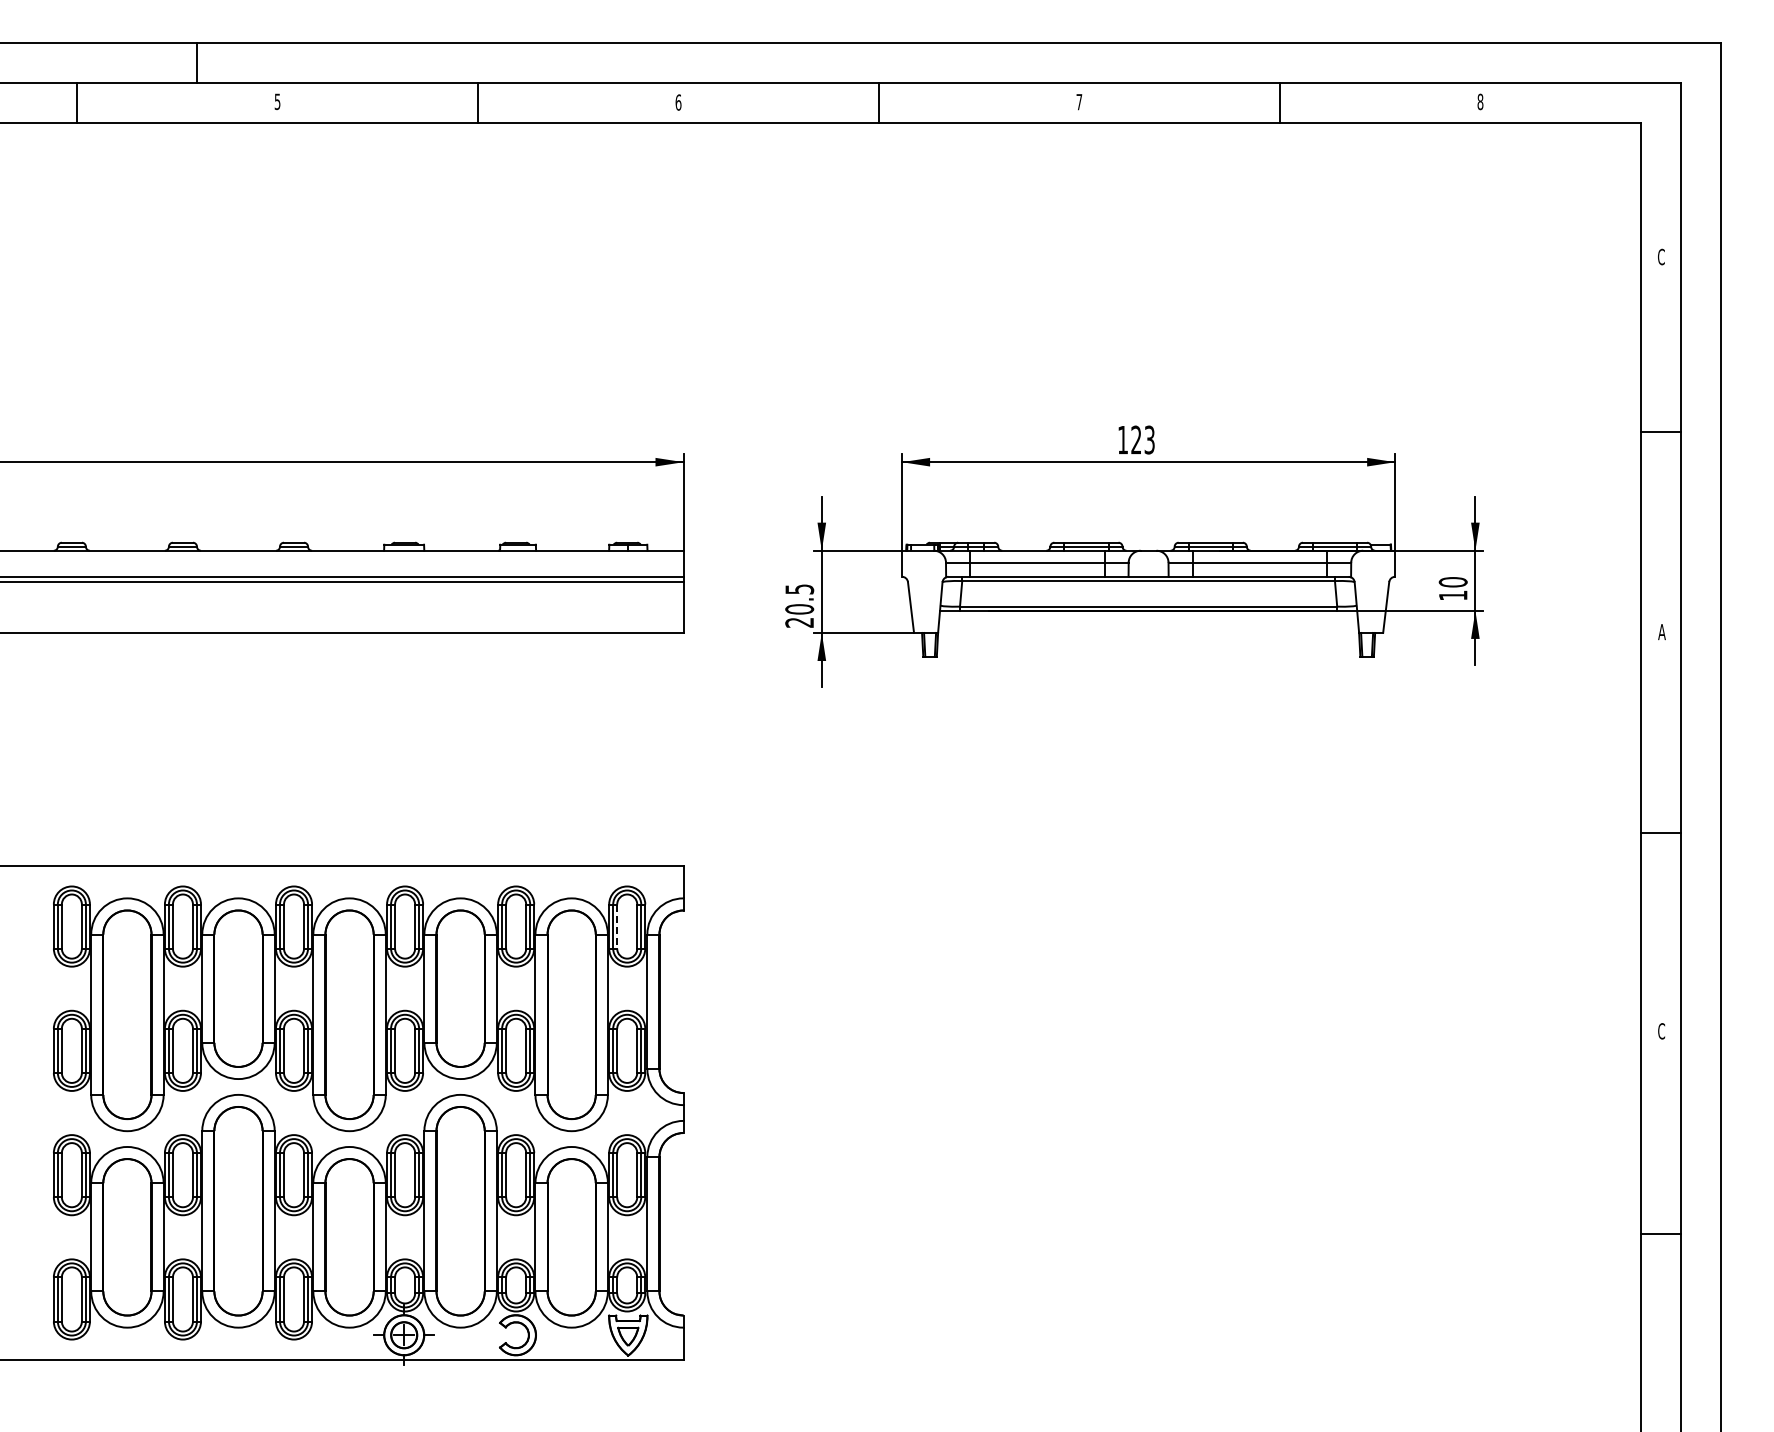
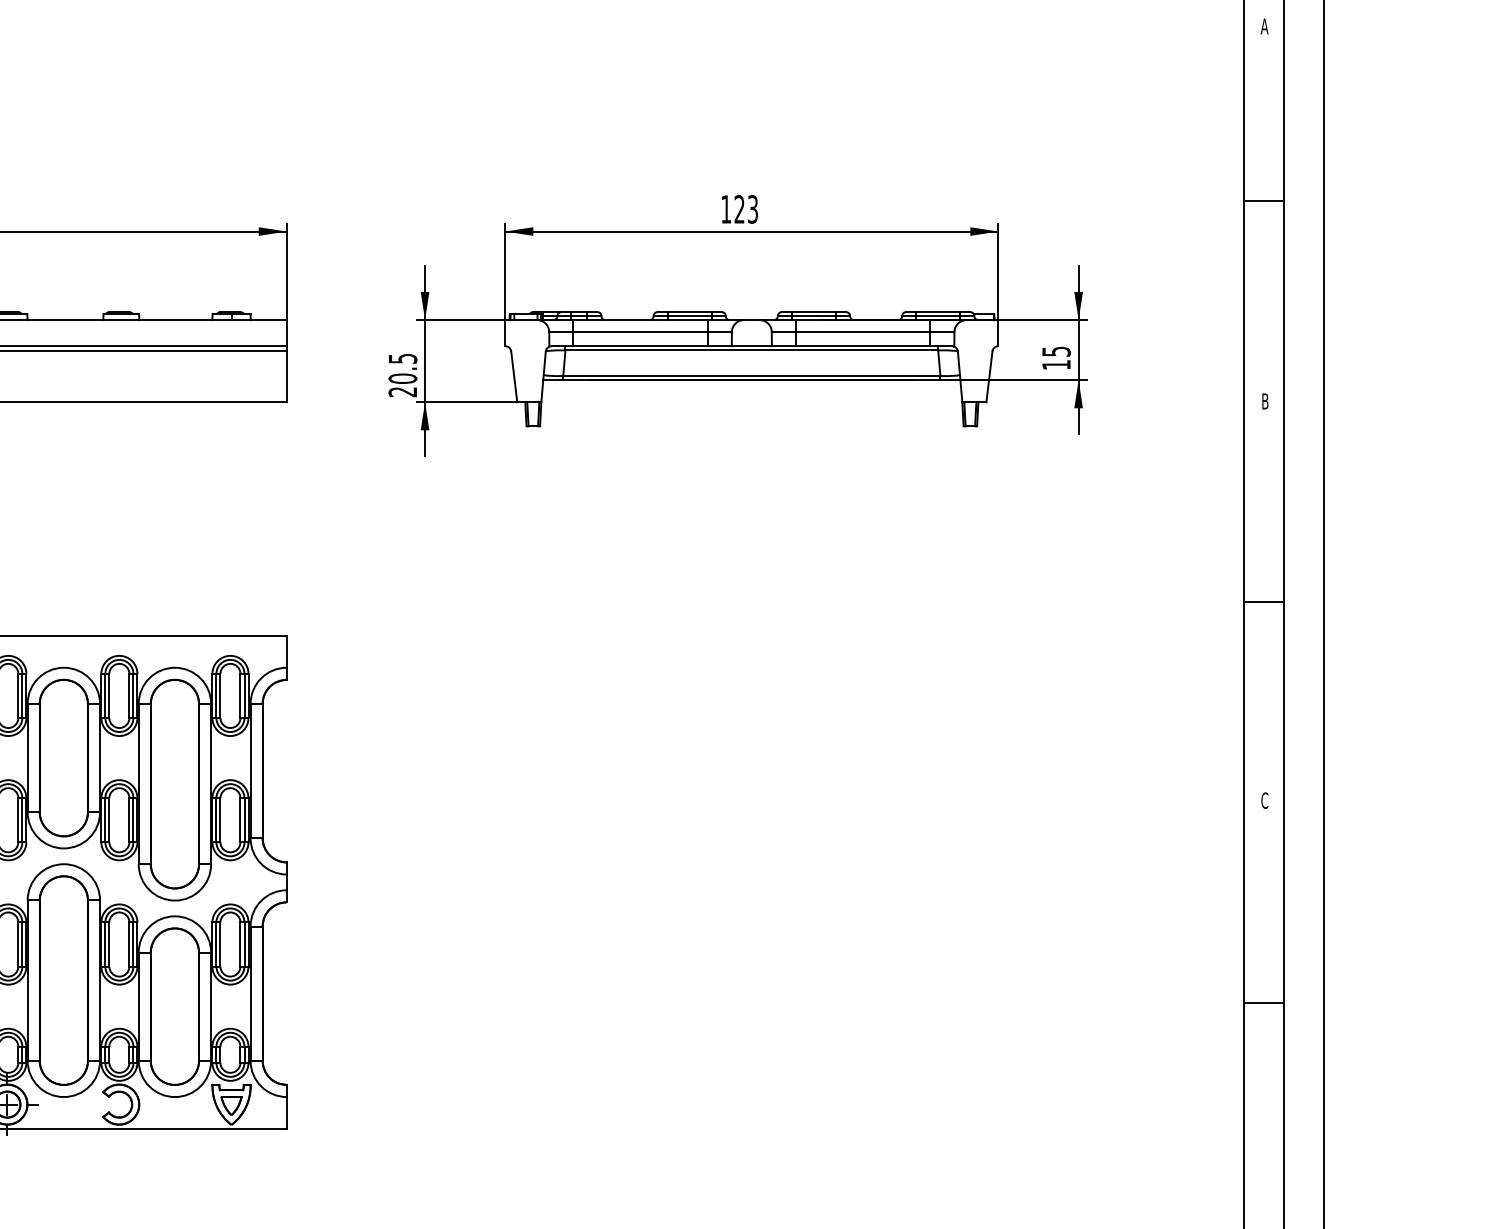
text: (1661, 256) -> (1264, 25), C -> A
text: (1452, 582) -> (1055, 351), 10 -> 15
text: (1661, 632) -> (1264, 401), A -> B
line: (617, 927) -> (220, 696), dashed -> solid

